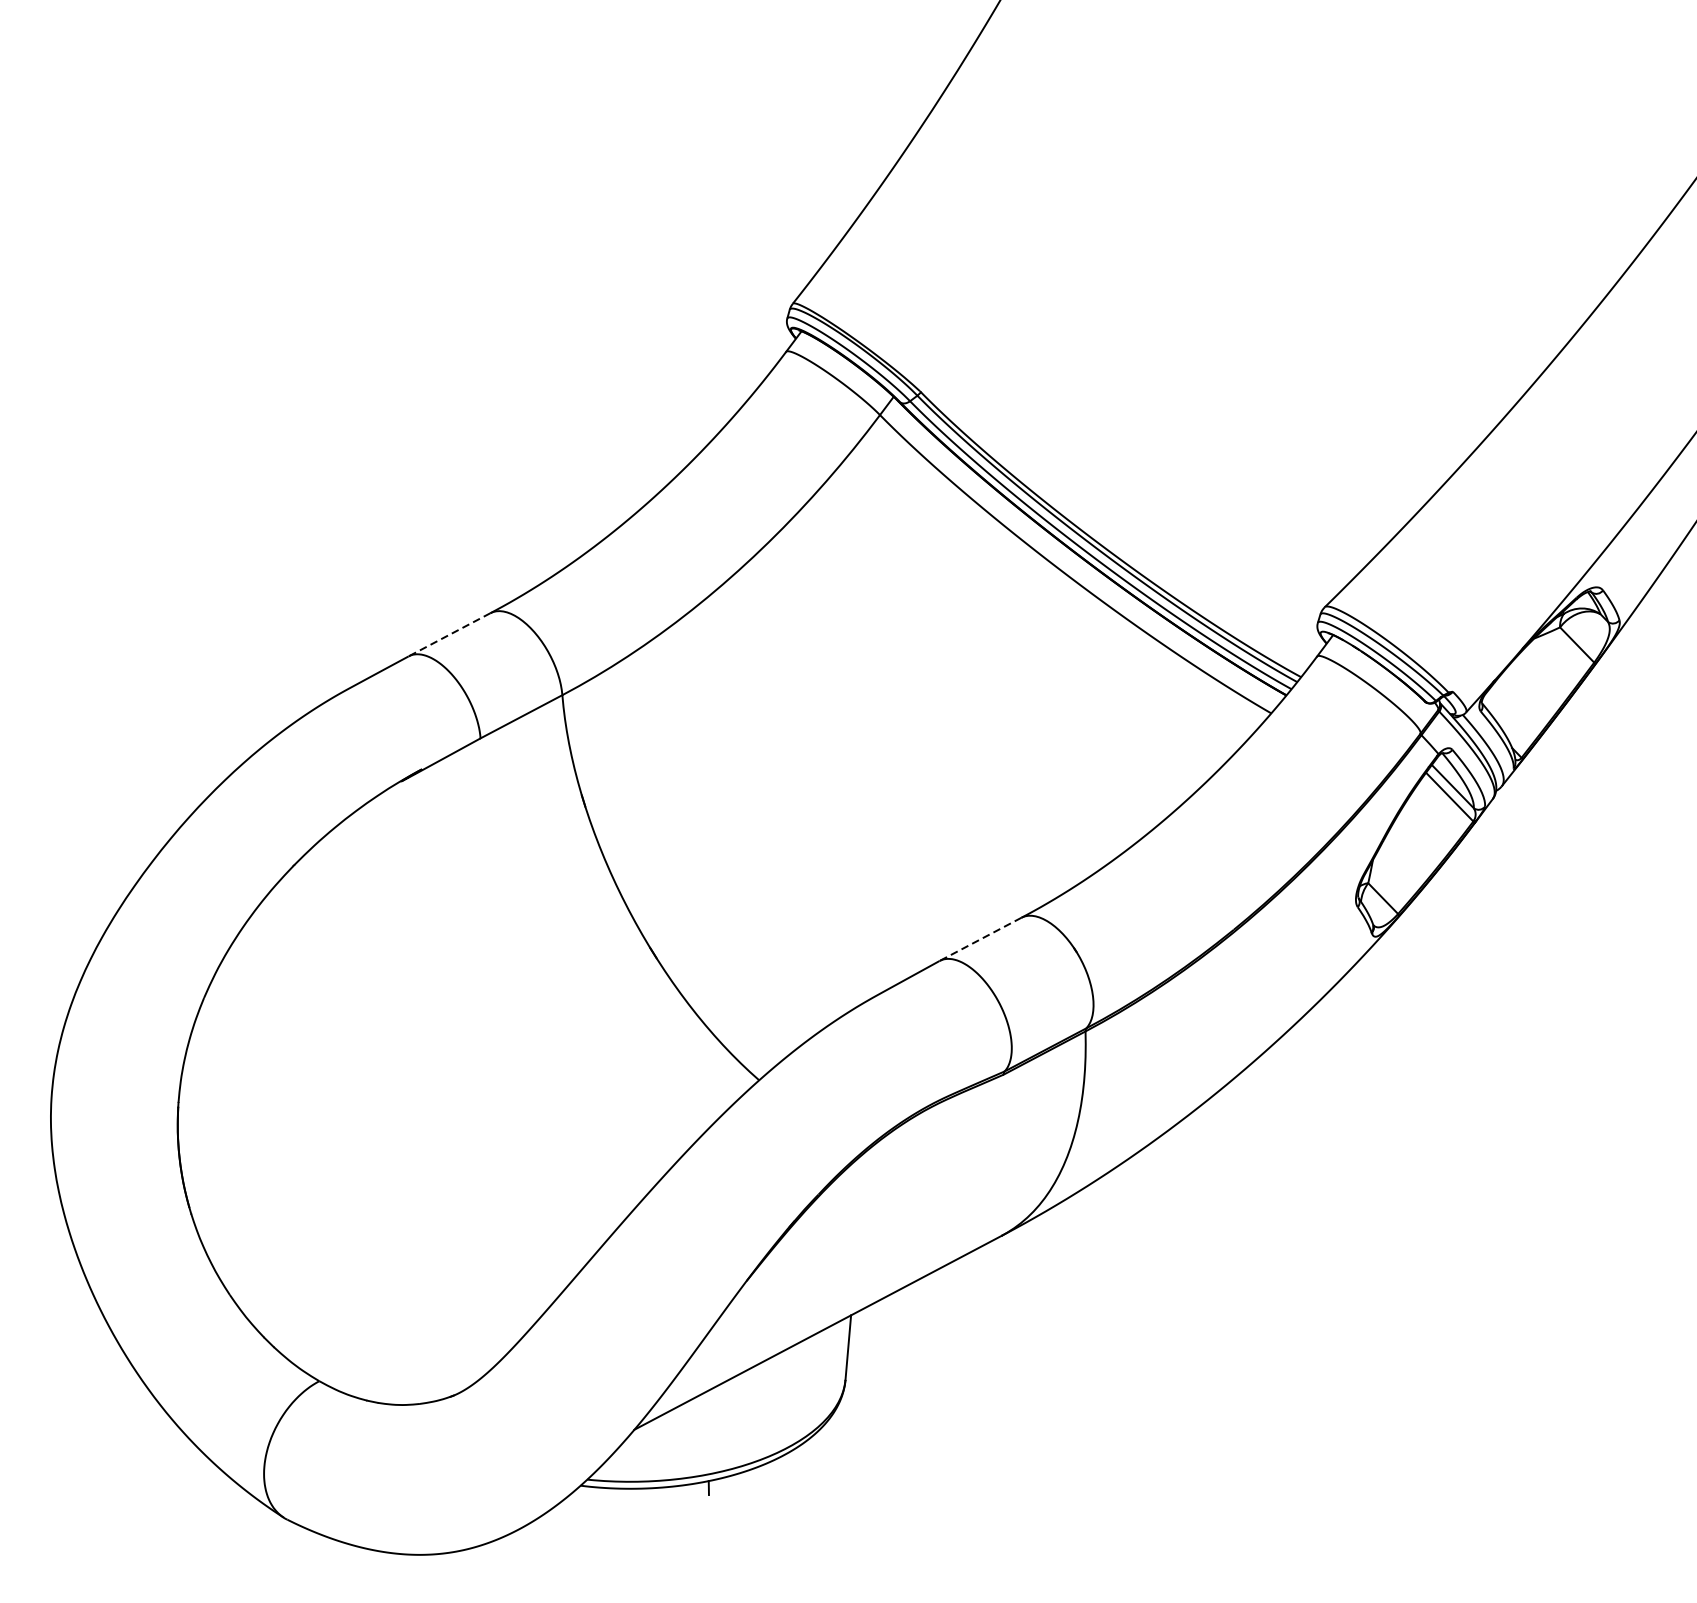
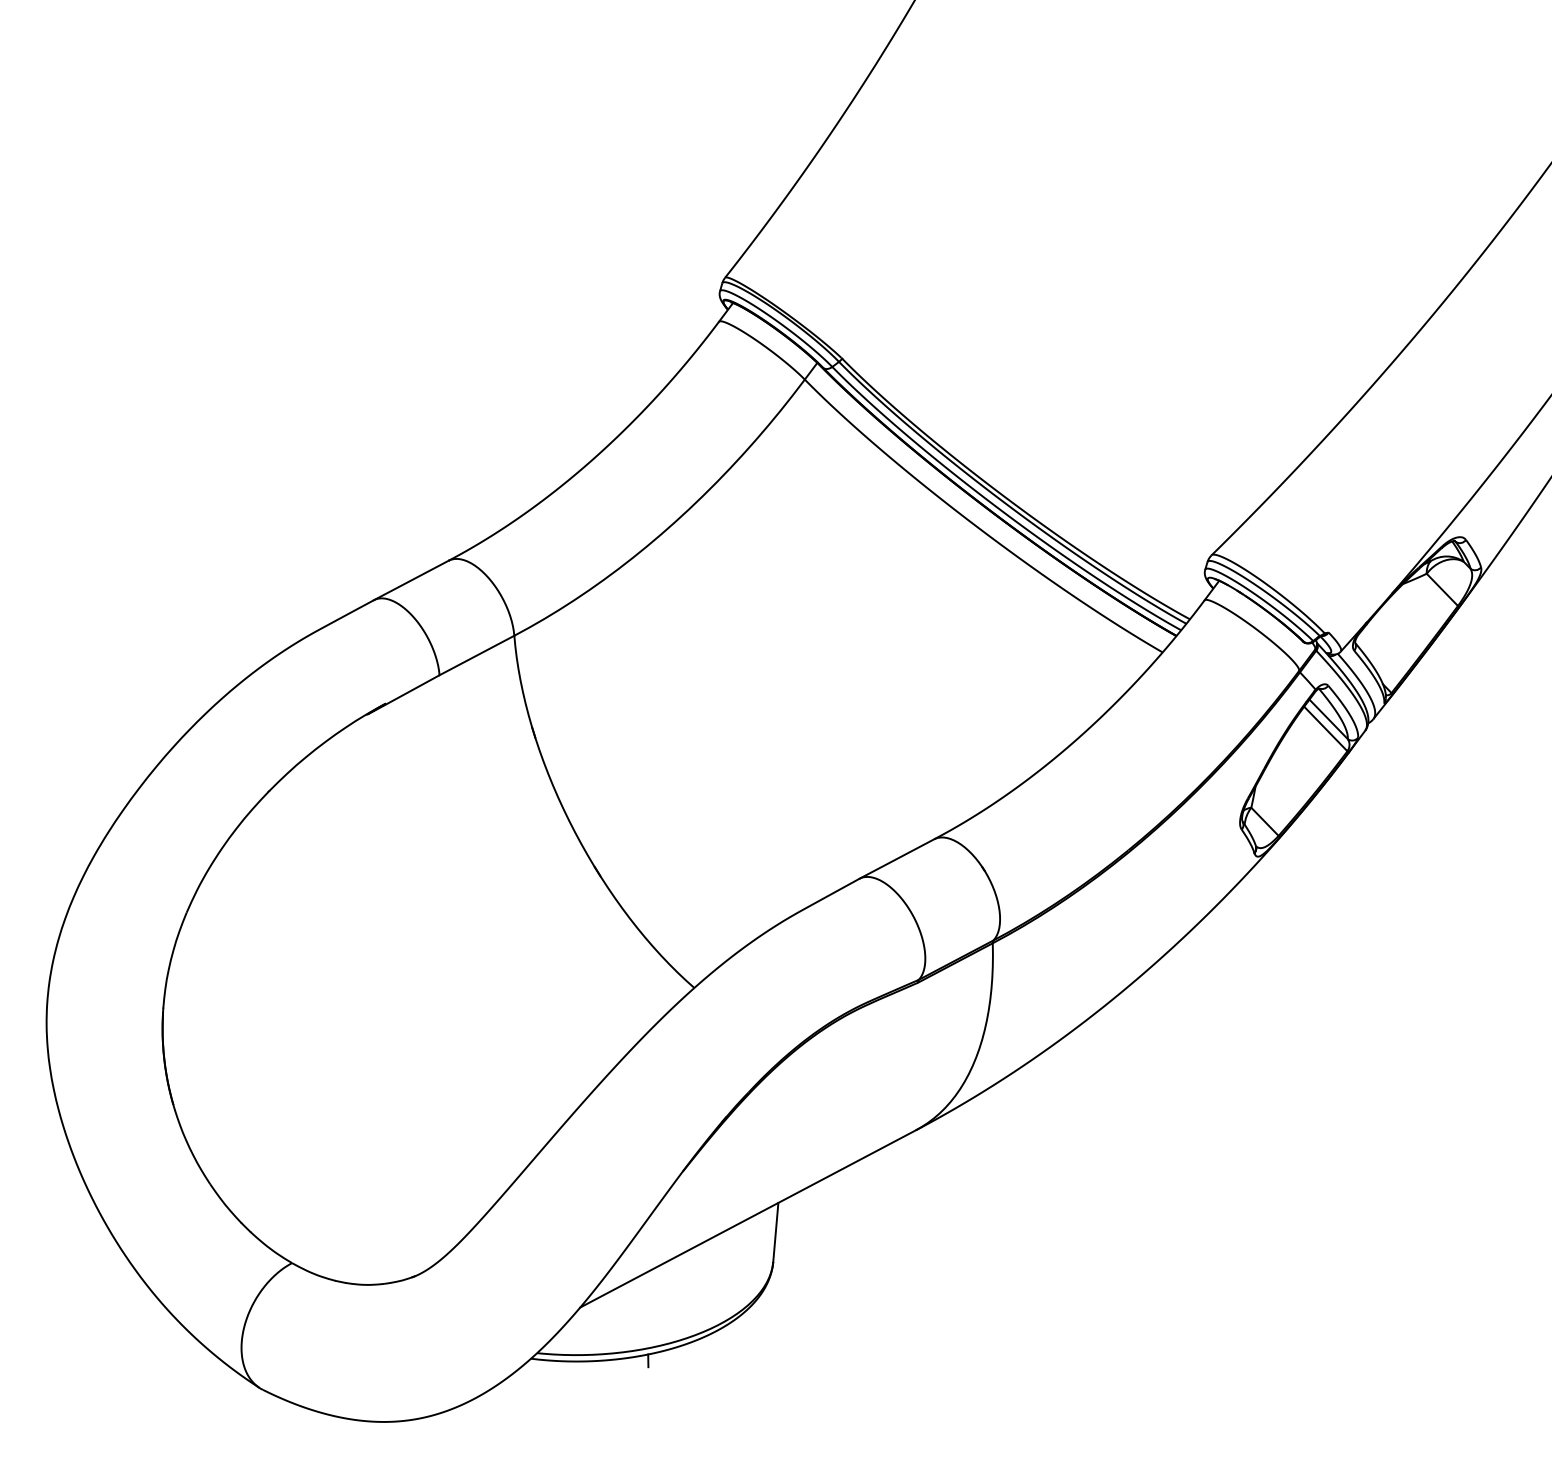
line: (448, 634) -> (410, 580), dashed -> solid
line: (980, 939) -> (896, 859), dashed -> solid

